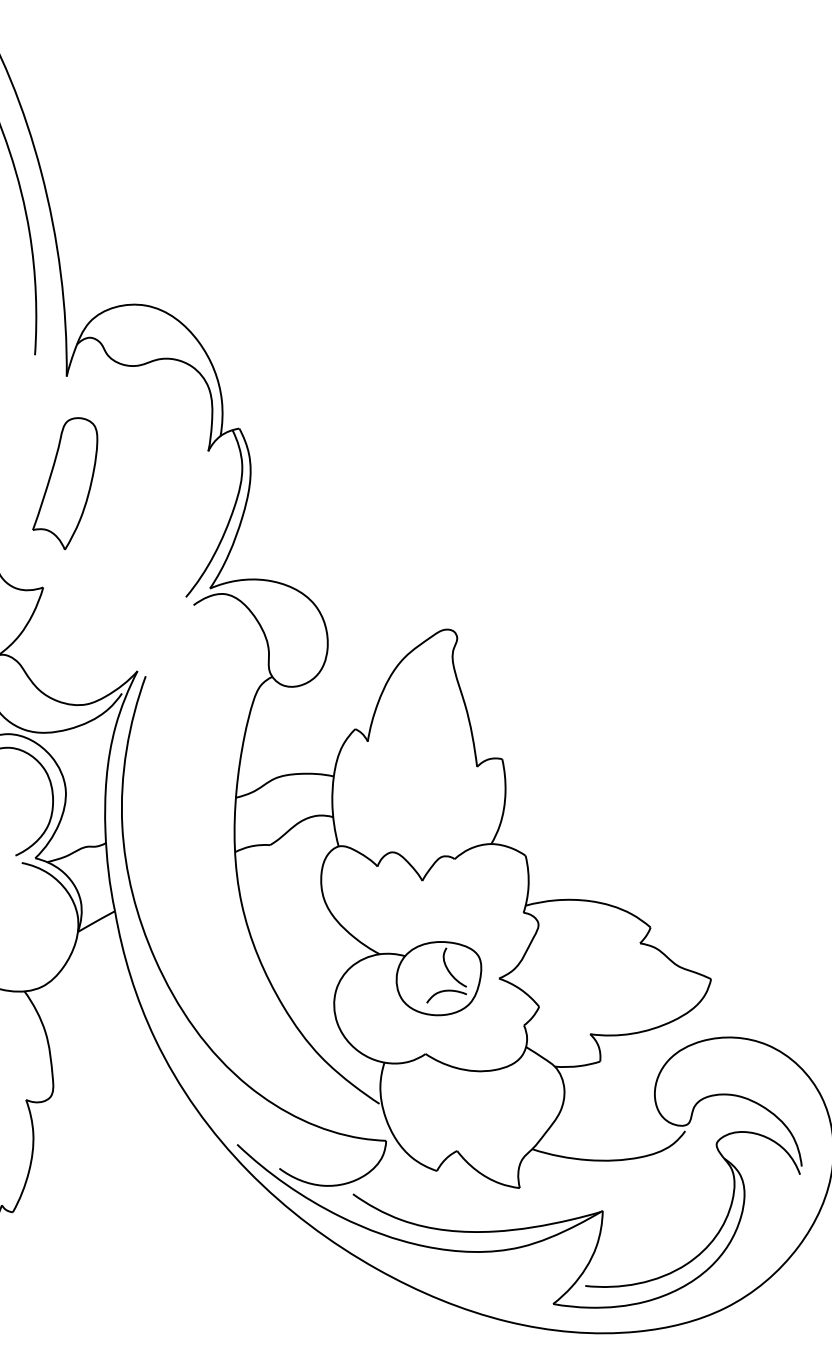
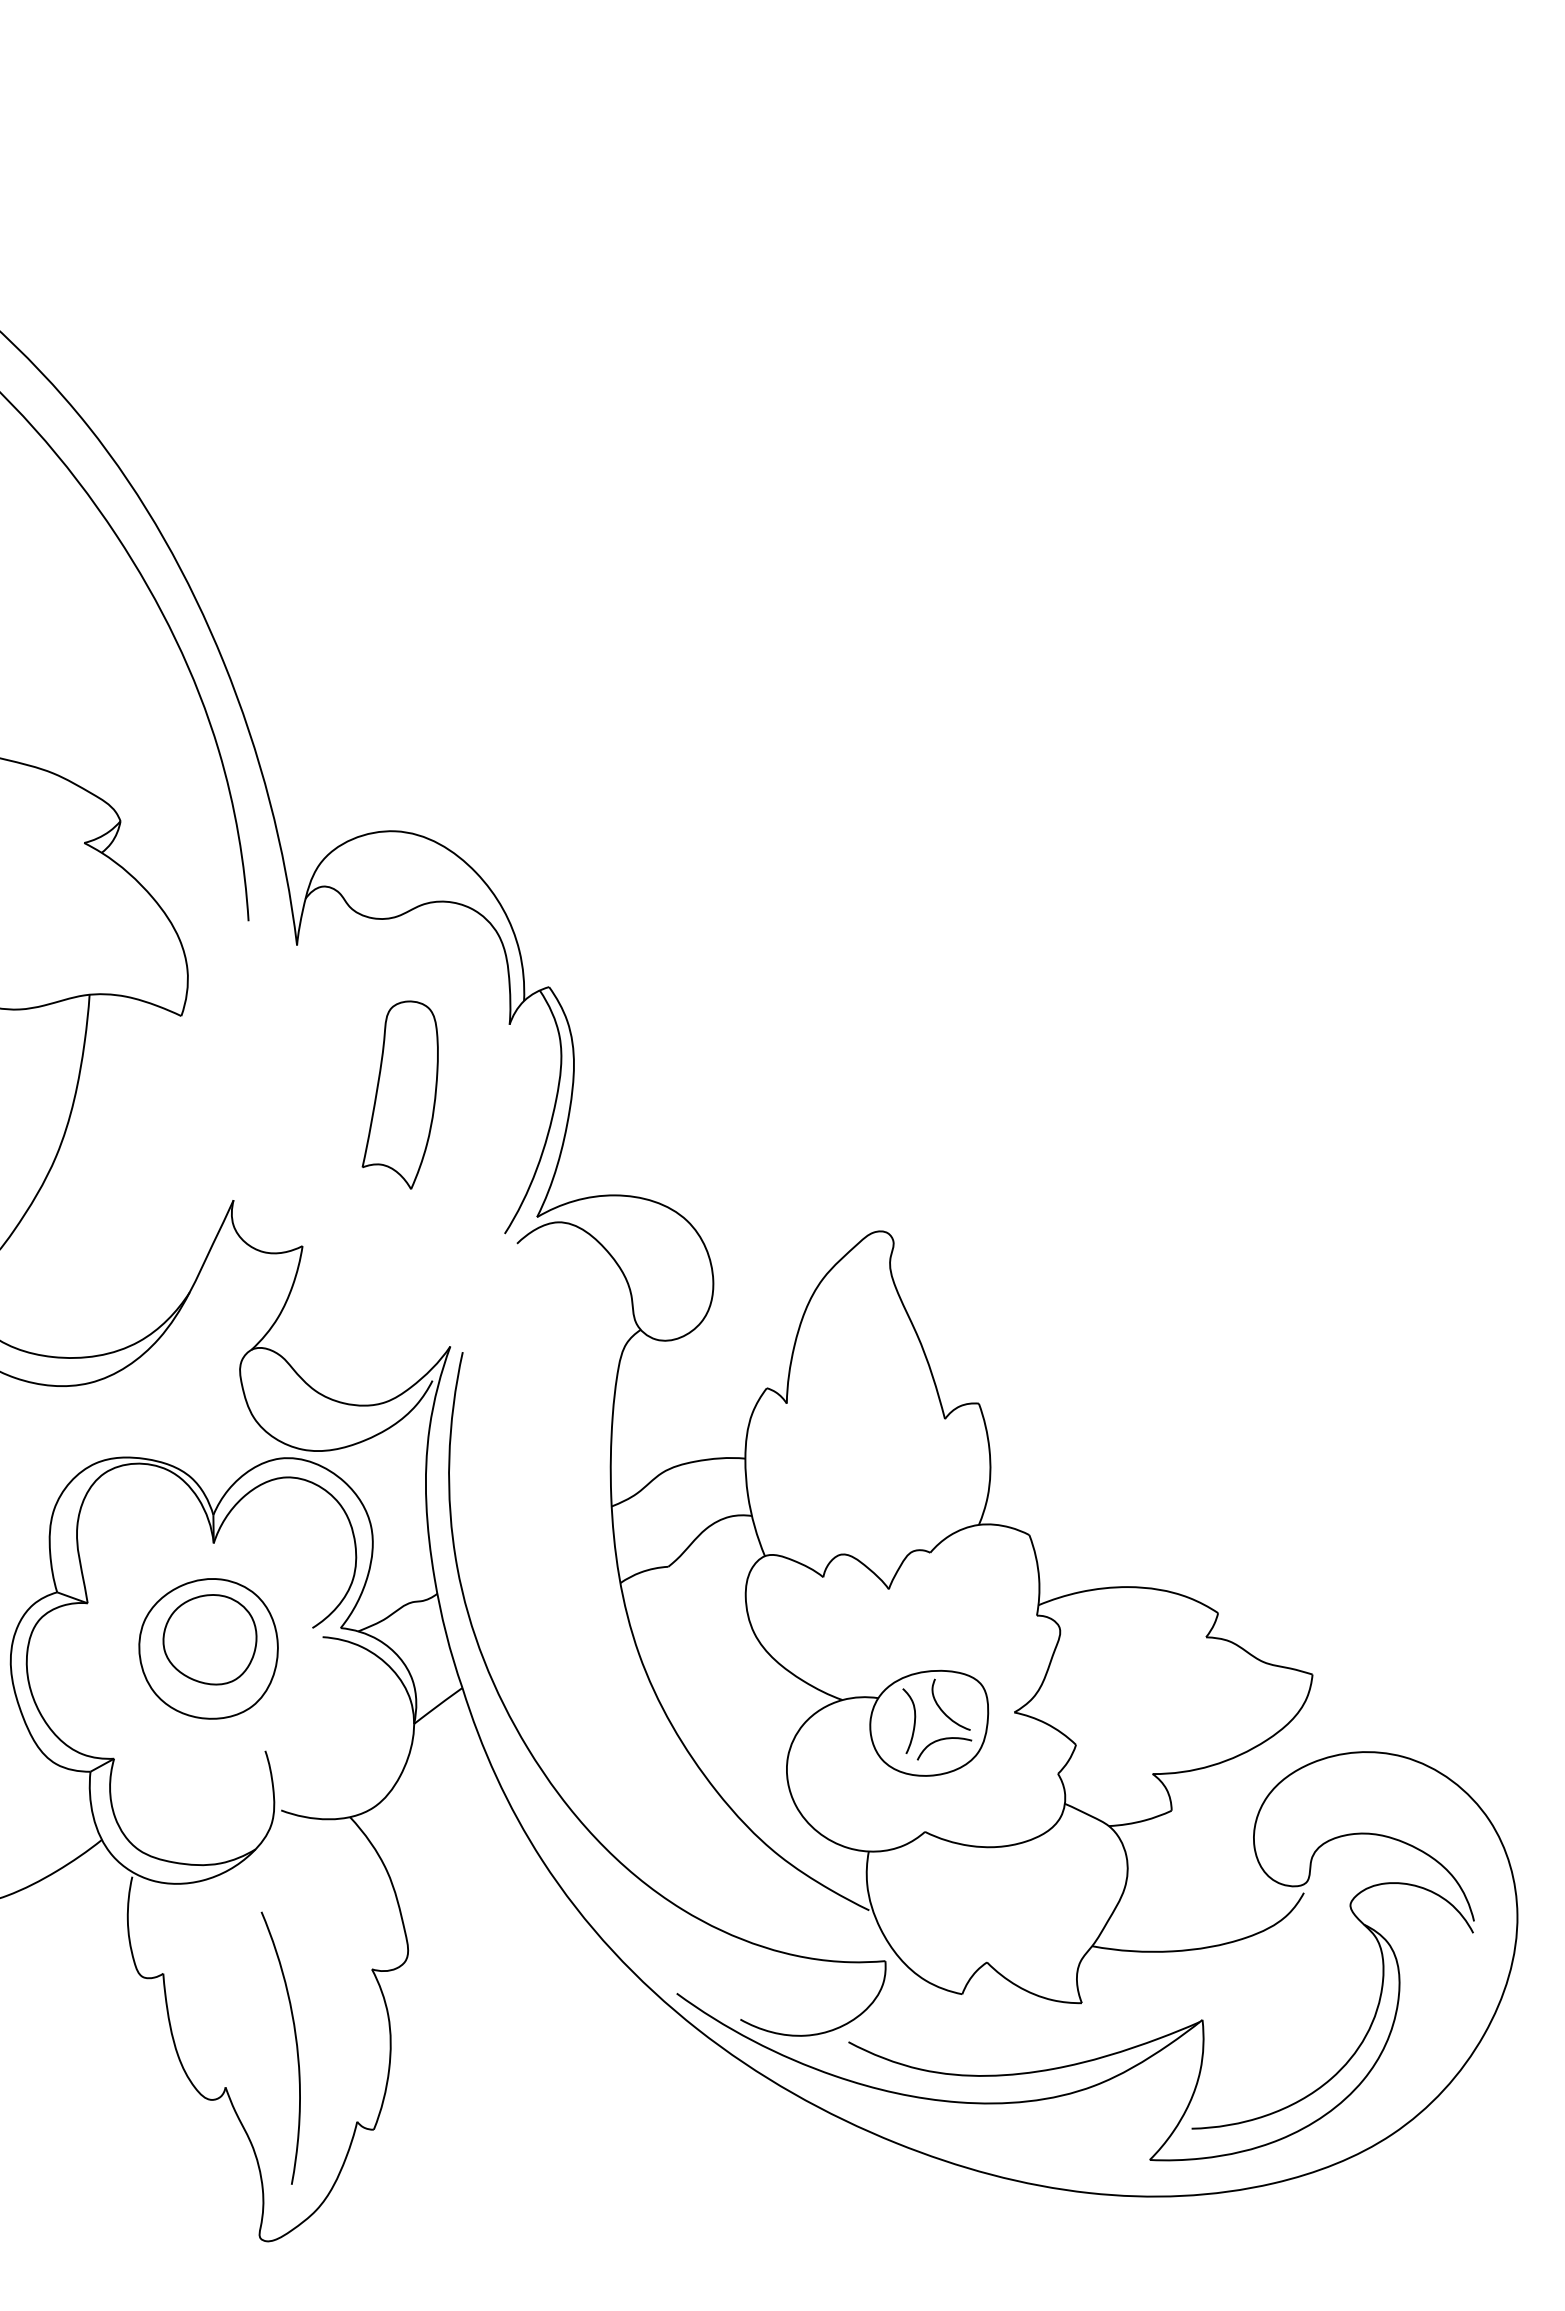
part: (65, 482) -> (399, 1094), moved
curve: (428, 975) -> (914, 1720), added

